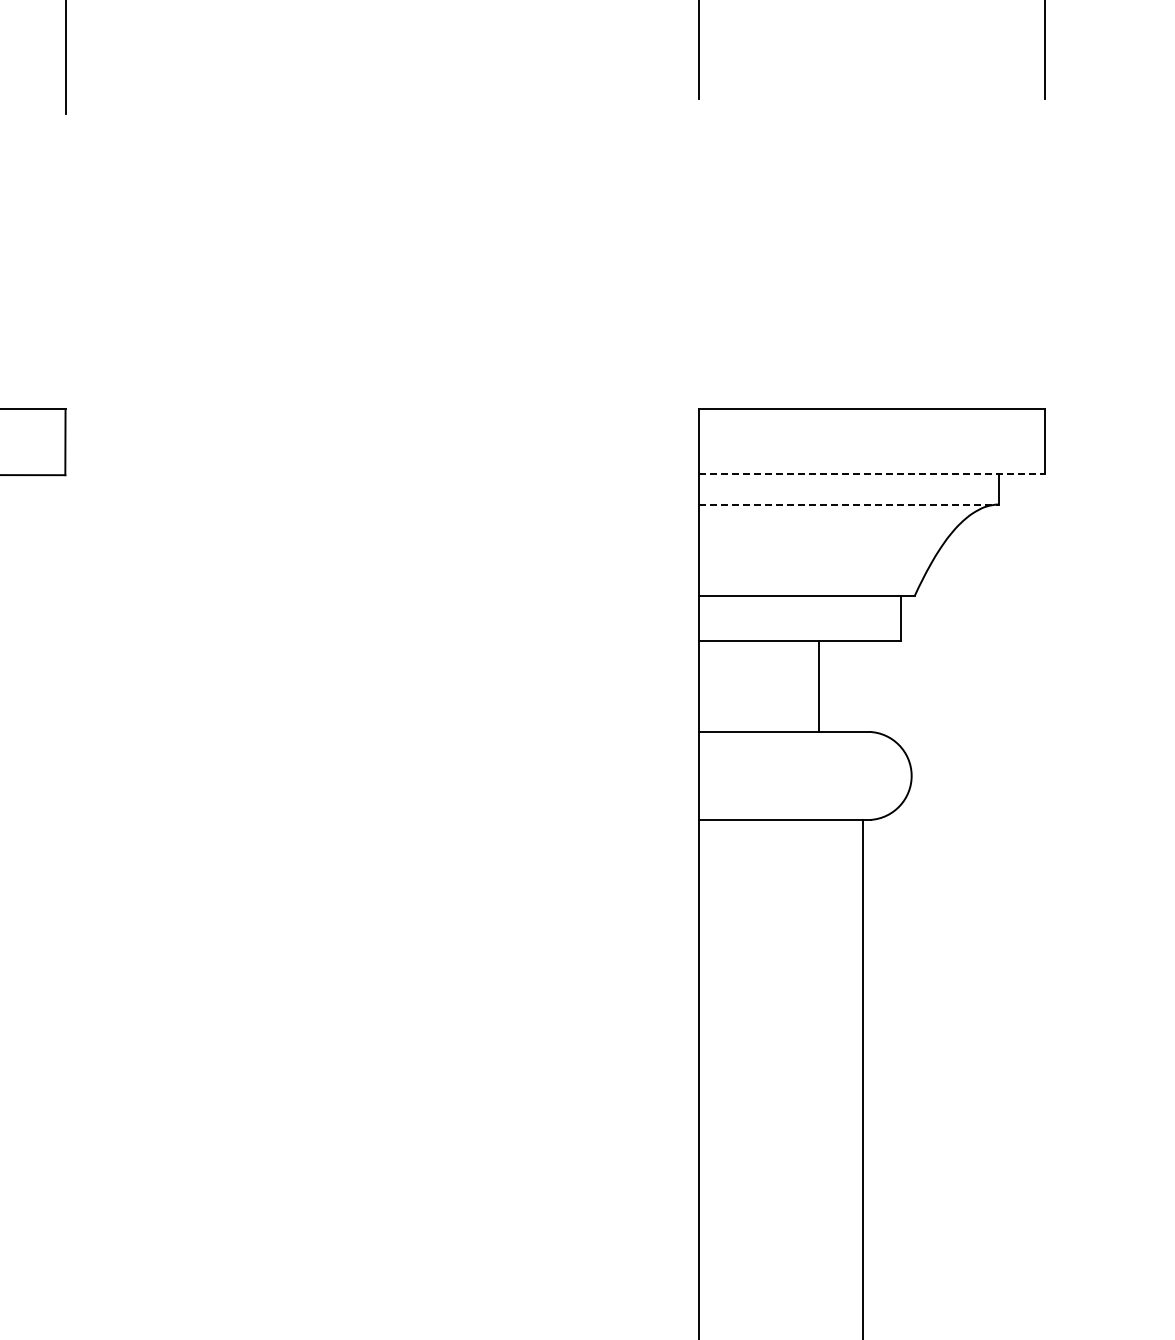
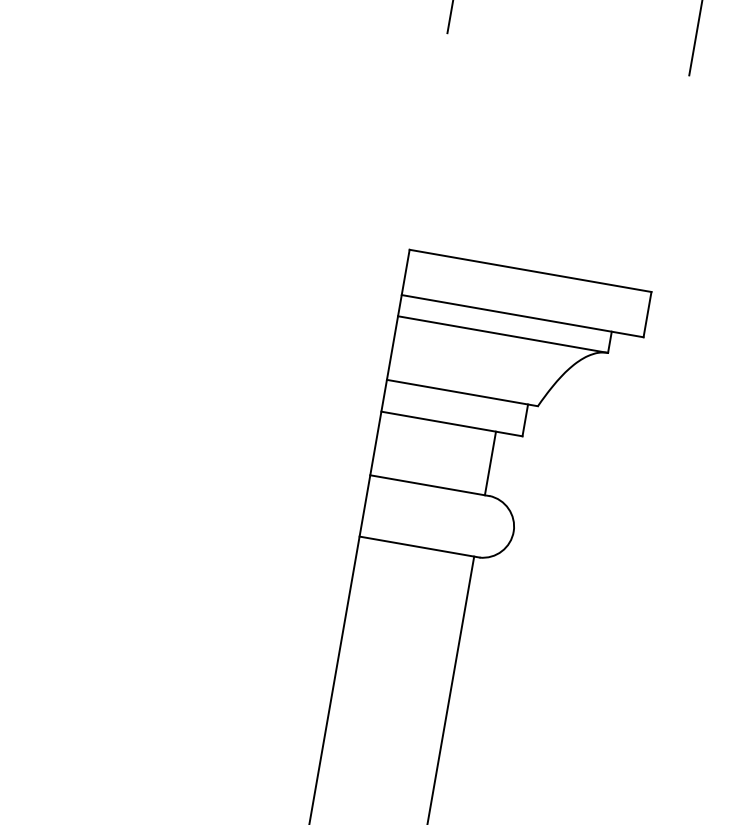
line: (872, 474) -> (523, 316), dashed -> solid
line: (849, 504) -> (503, 334), dashed -> solid
line: (818, 686) -> (490, 463), moved

